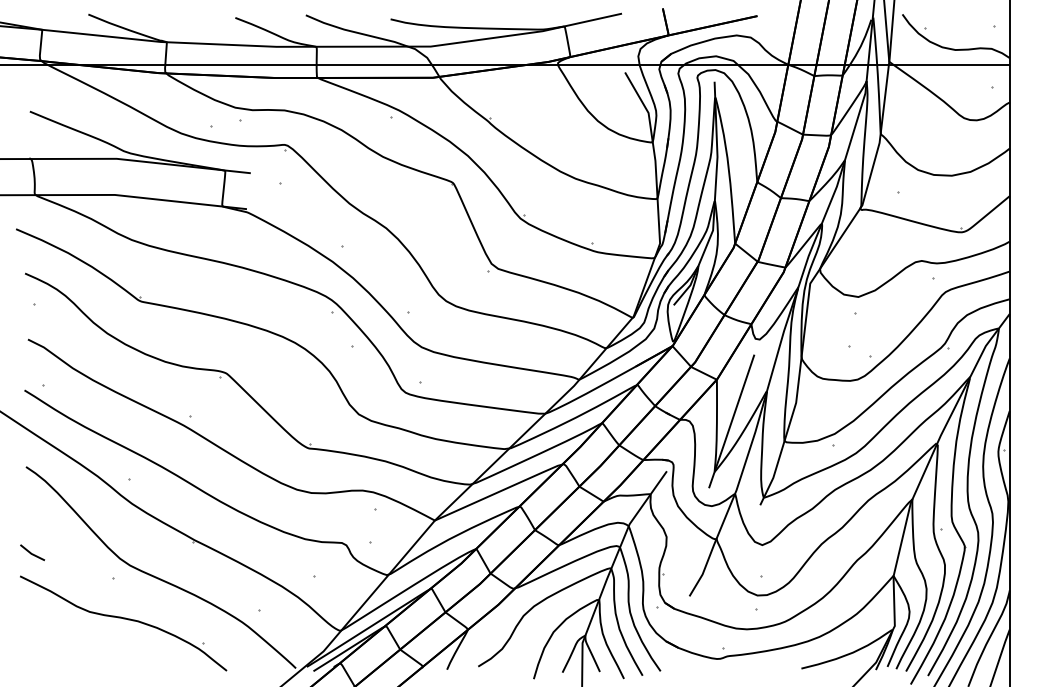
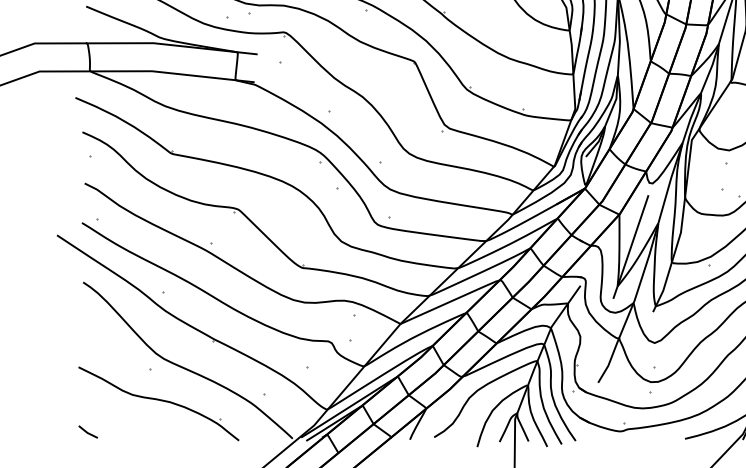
line: (31, 552) -> (87, 431), moved

